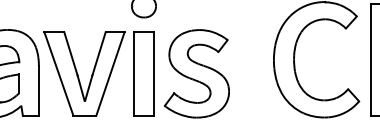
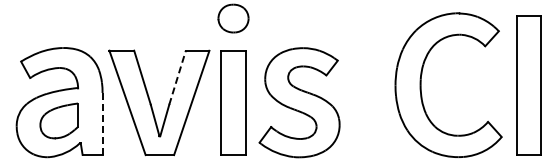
line: (99, 53) -> (177, 77), solid -> dashed
line: (38, 90) -> (102, 123), solid -> dashed

